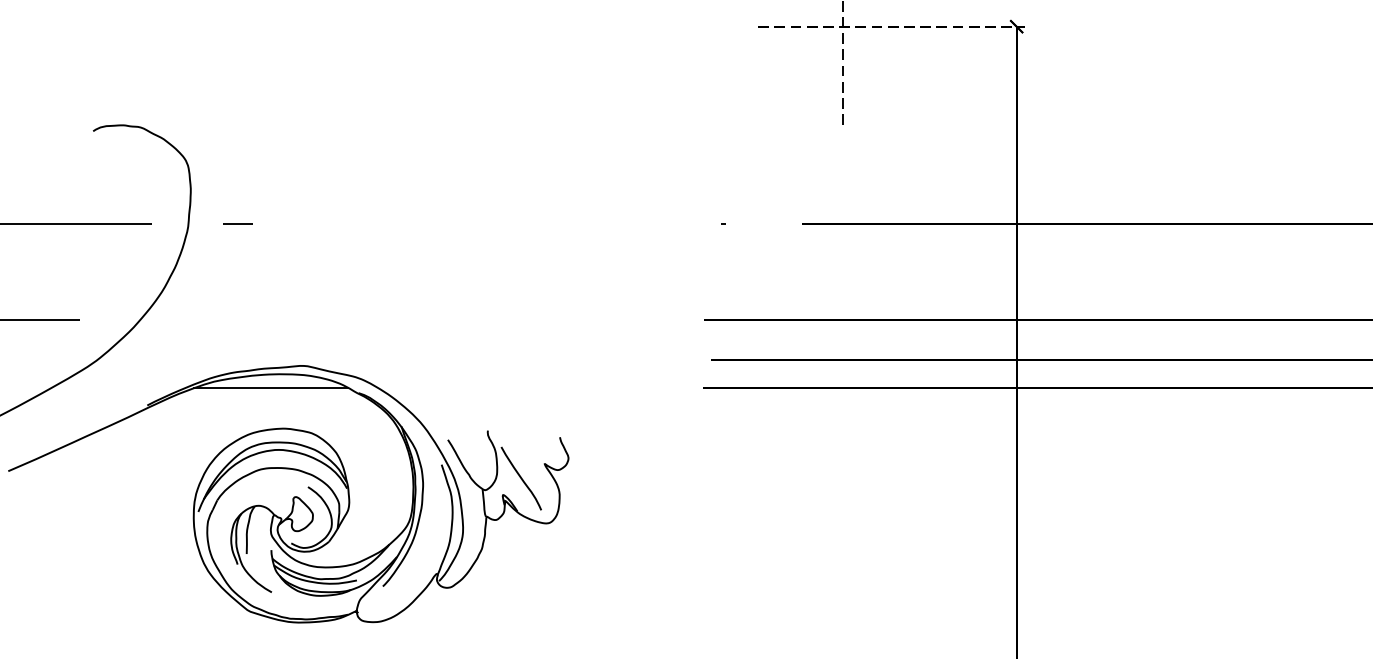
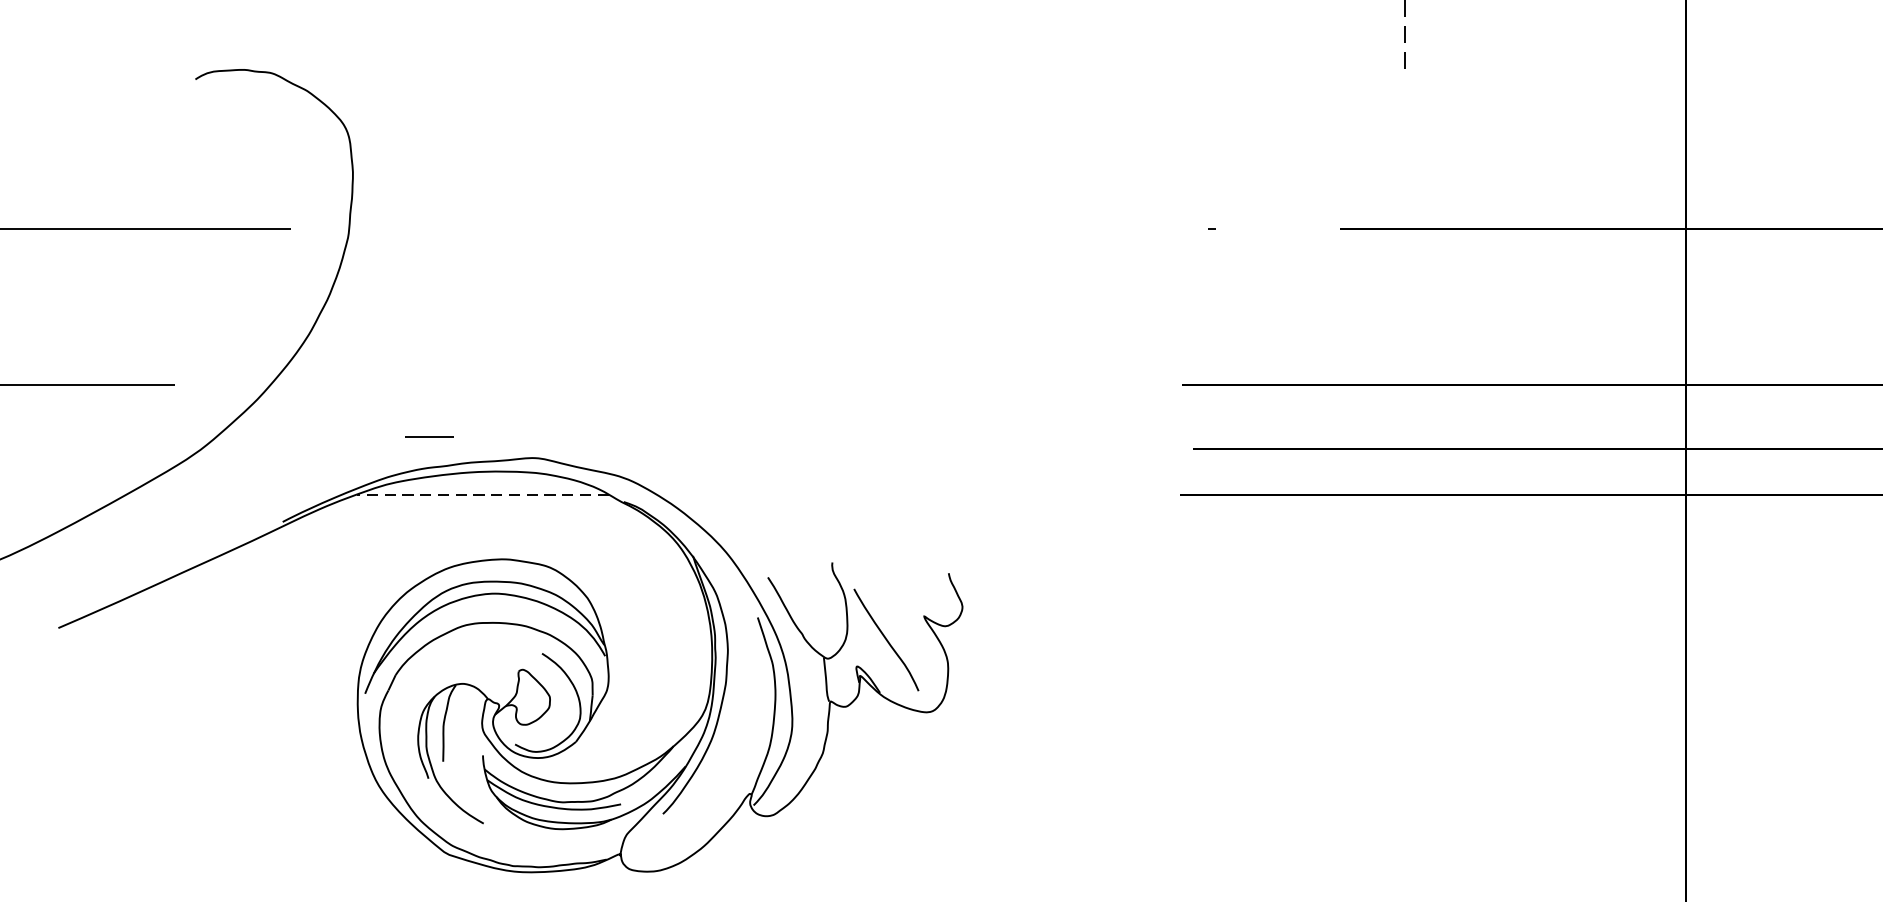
line: (237, 223) -> (428, 436), moved
line: (270, 388) -> (481, 494), solid -> dashed

